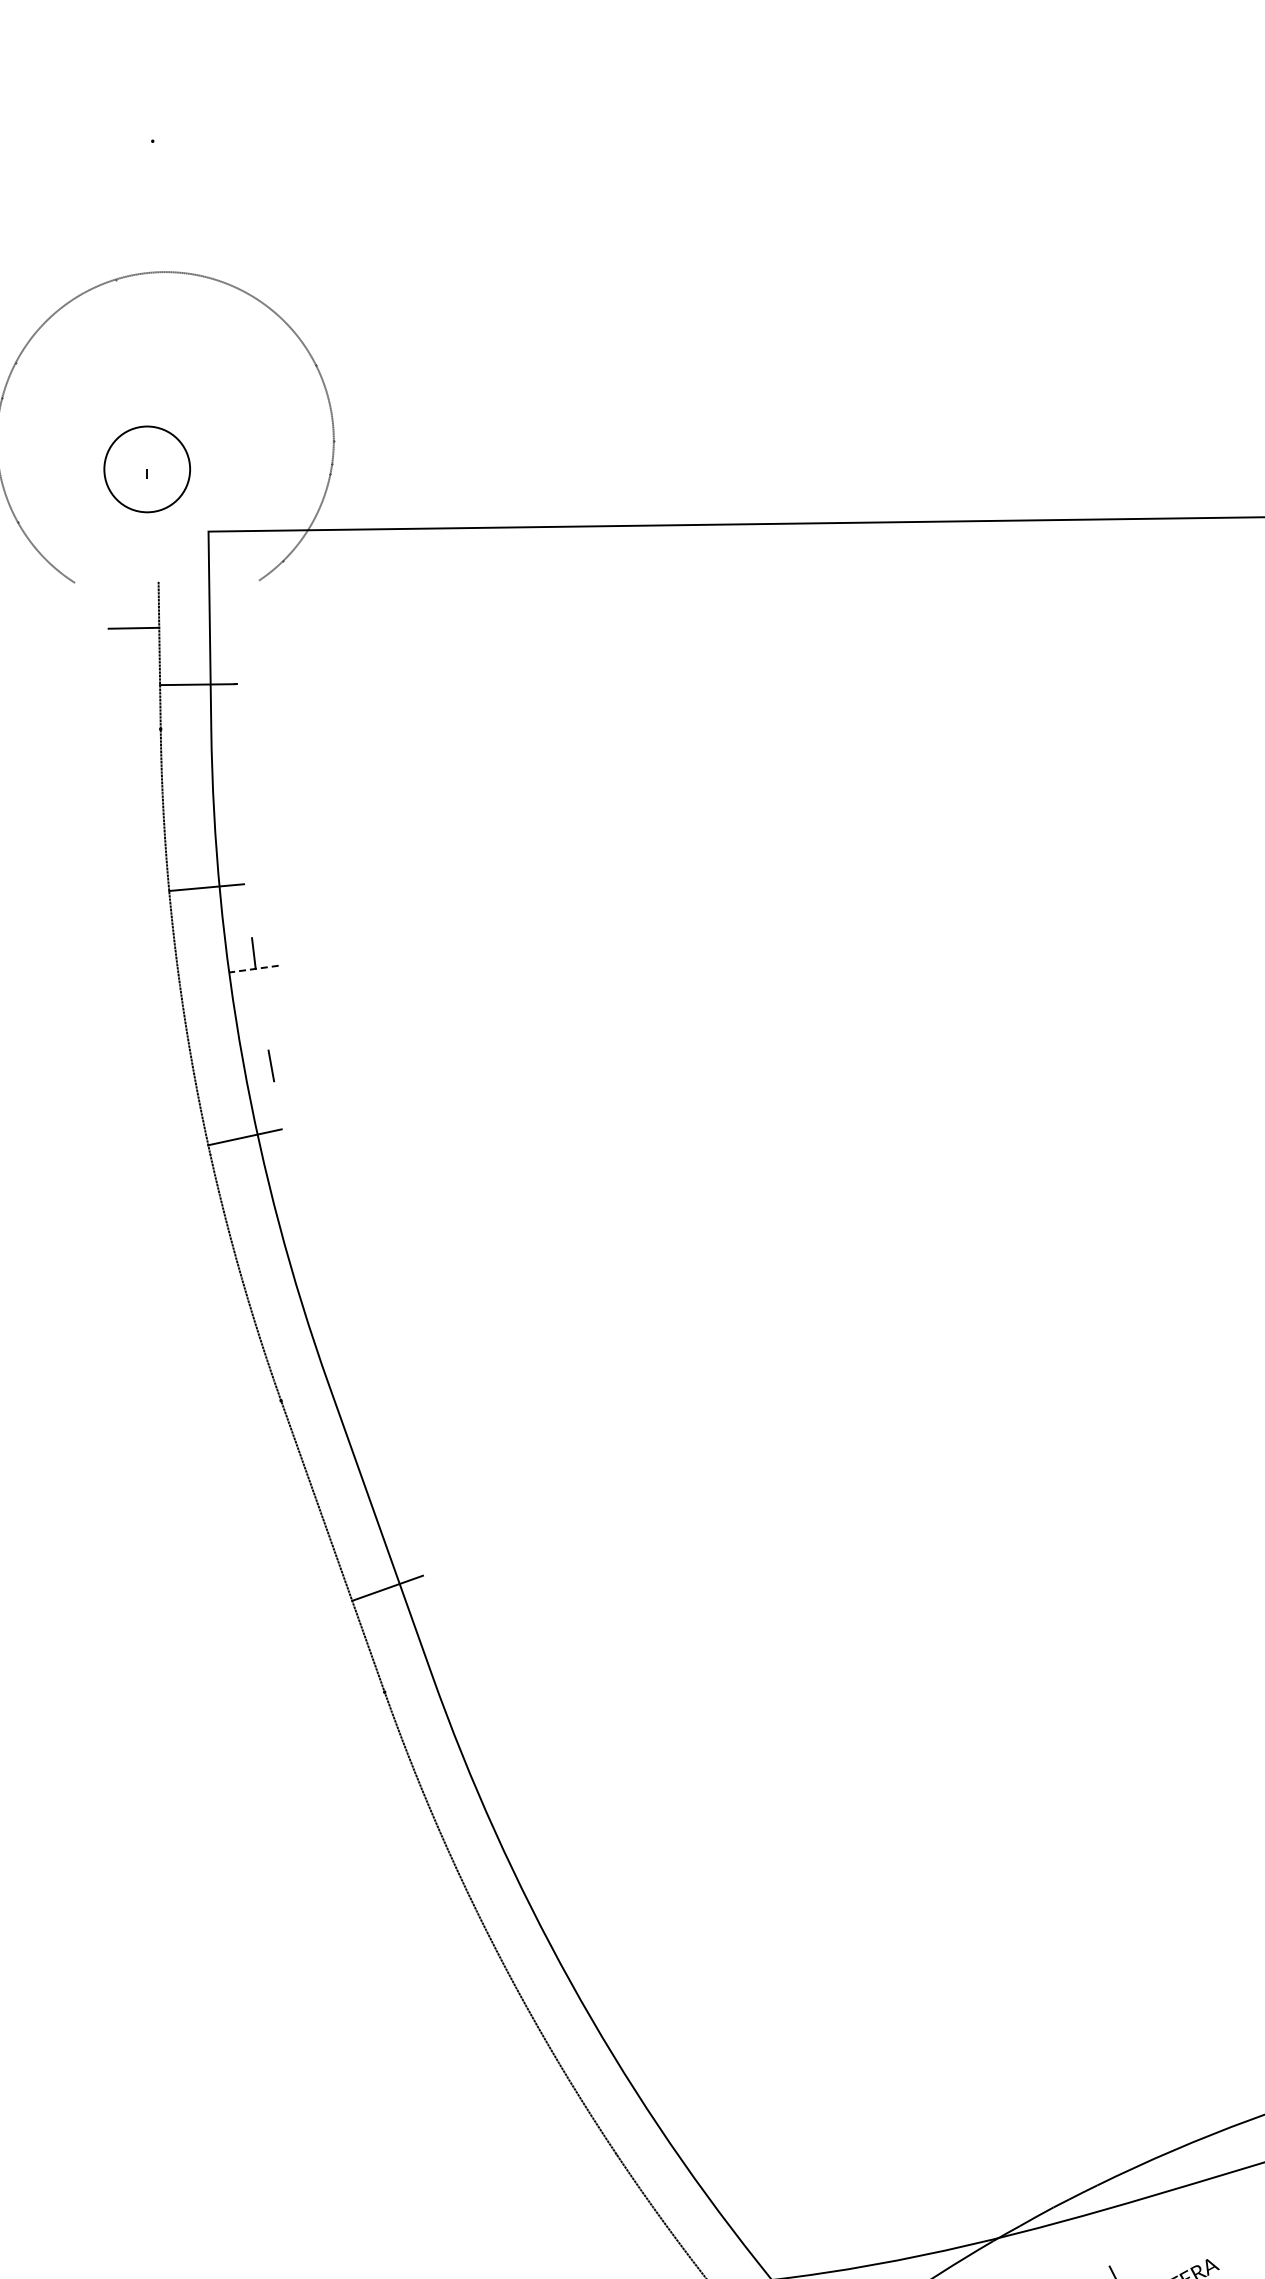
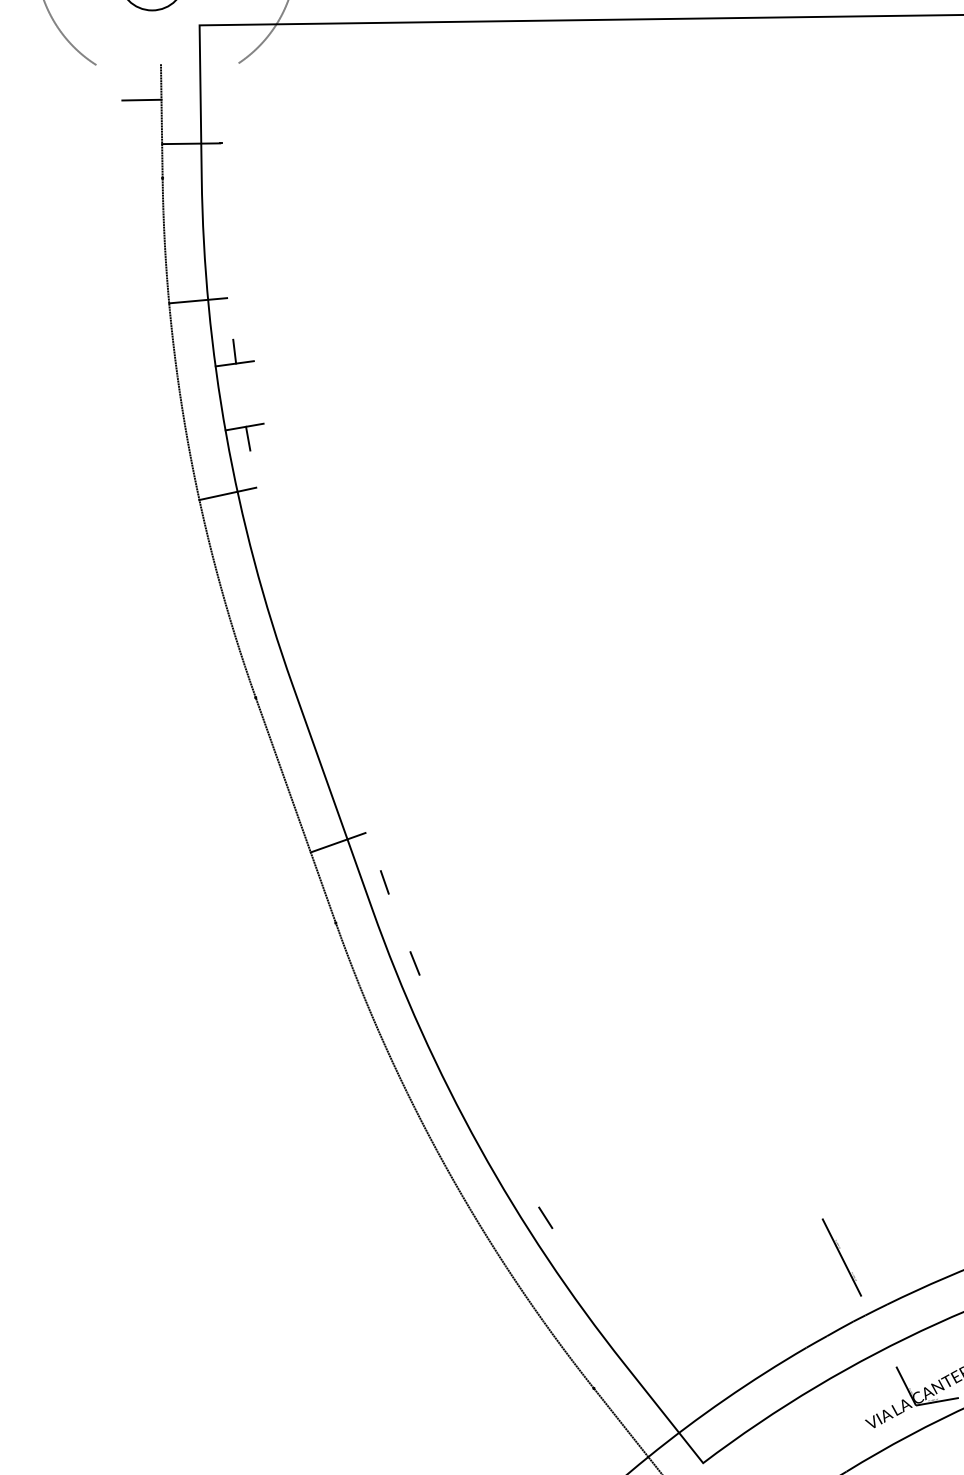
line: (254, 969) -> (235, 364), dashed -> solid
line: (266, 1050) -> (244, 426), added
line: (447, 1639) -> (384, 882), added
line: (486, 1743) -> (414, 962), added
line: (655, 2073) -> (545, 1218), added
part: (1038, 2124) -> (841, 1257), added

